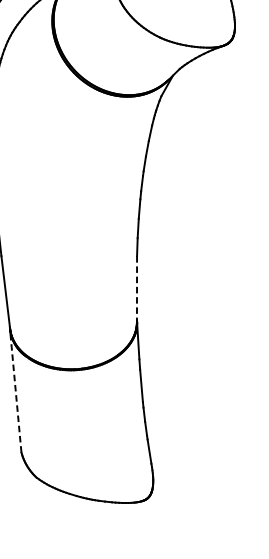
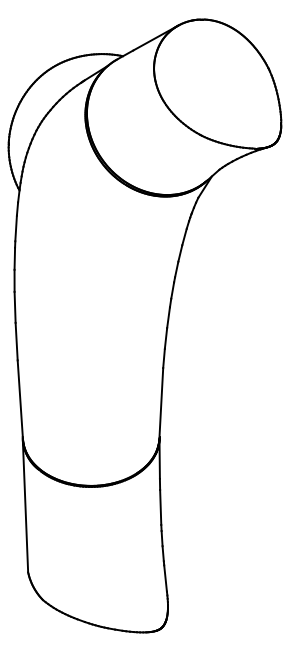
line: (137, 289) -> (161, 403), dashed -> solid
line: (15, 391) -> (25, 506), dashed -> solid

